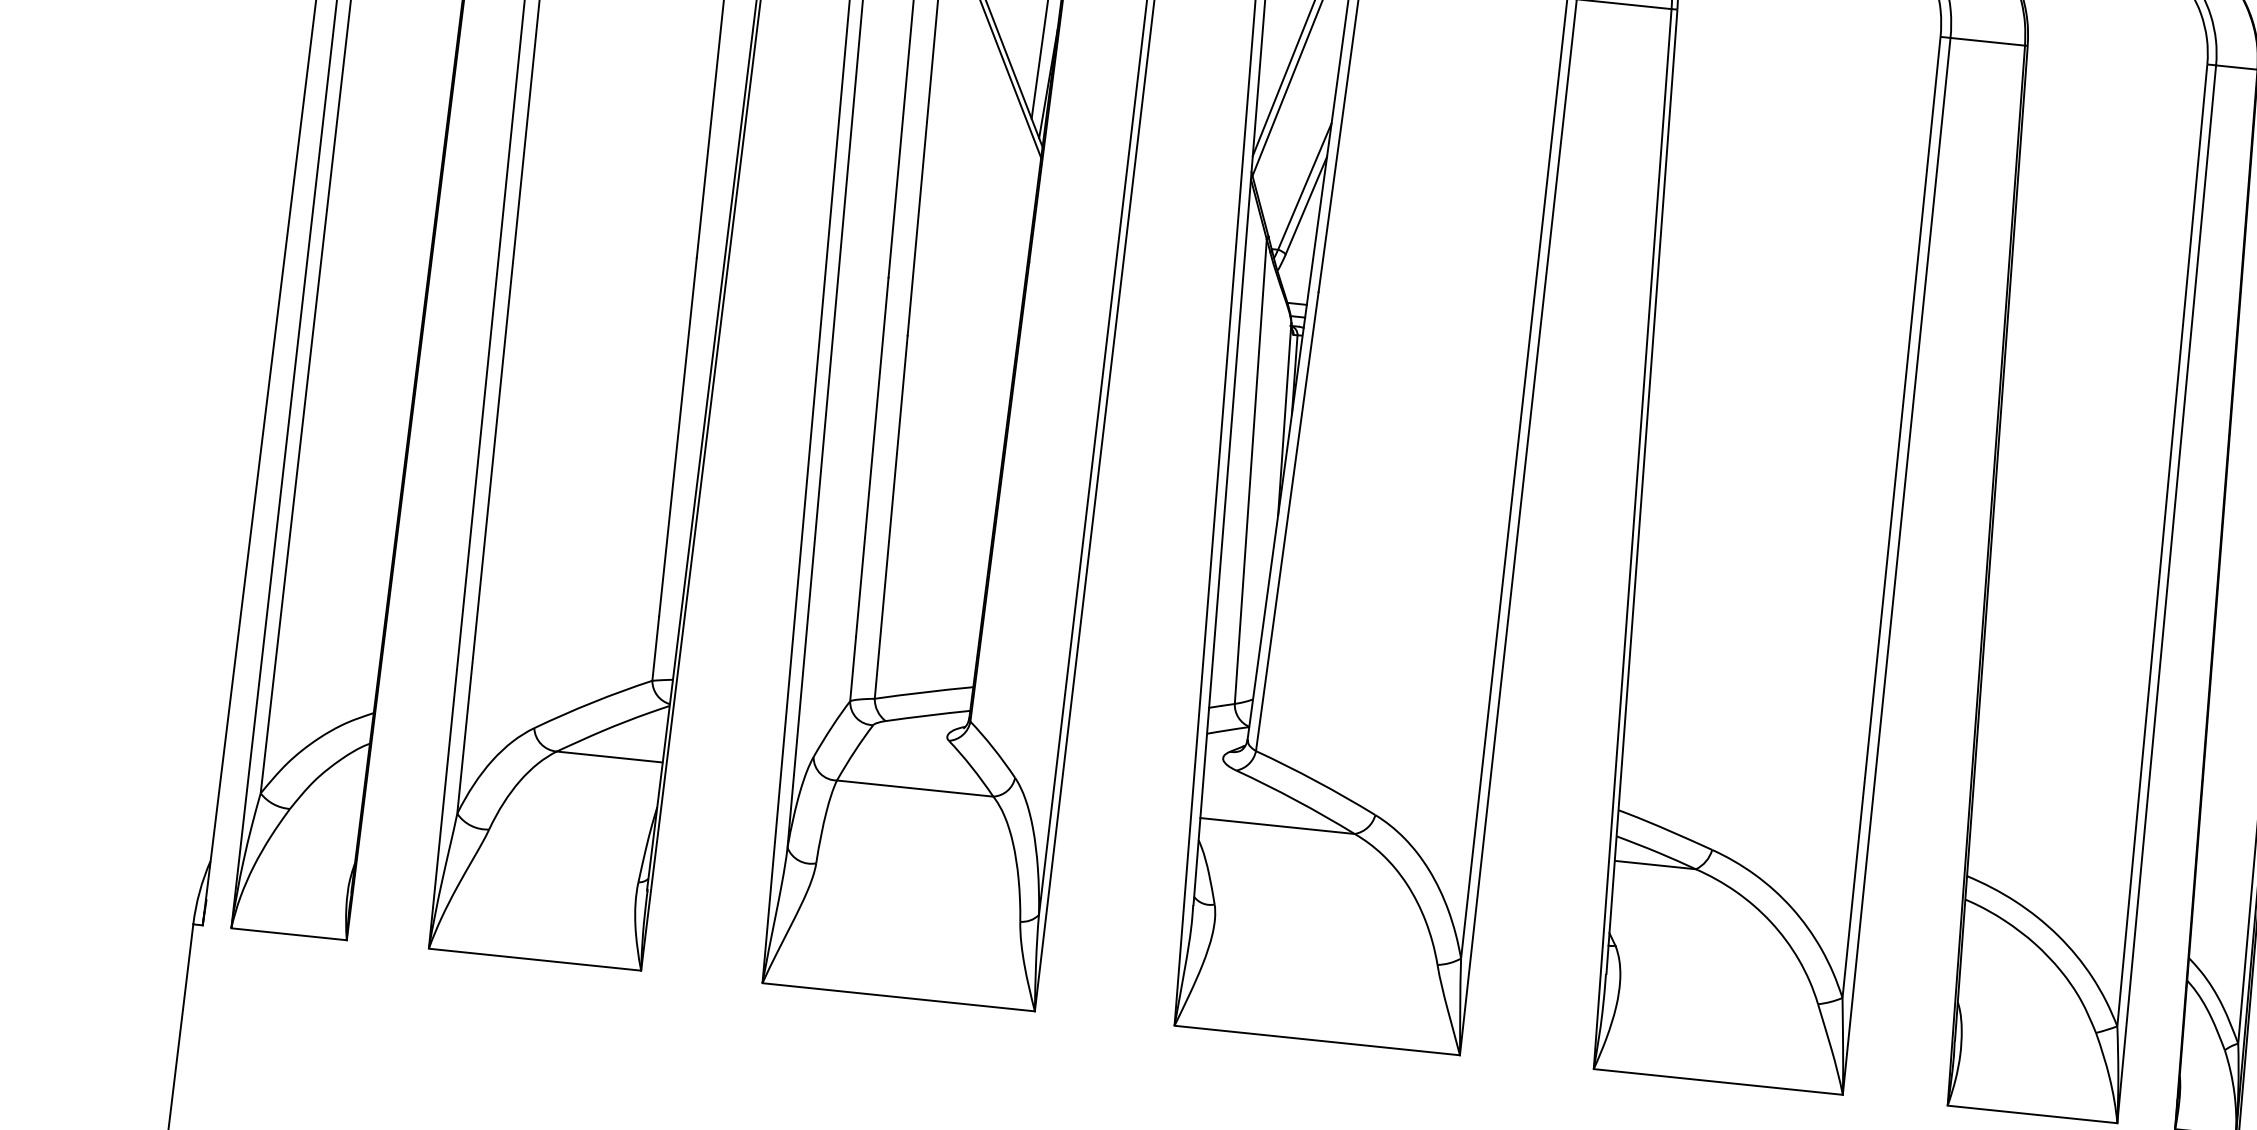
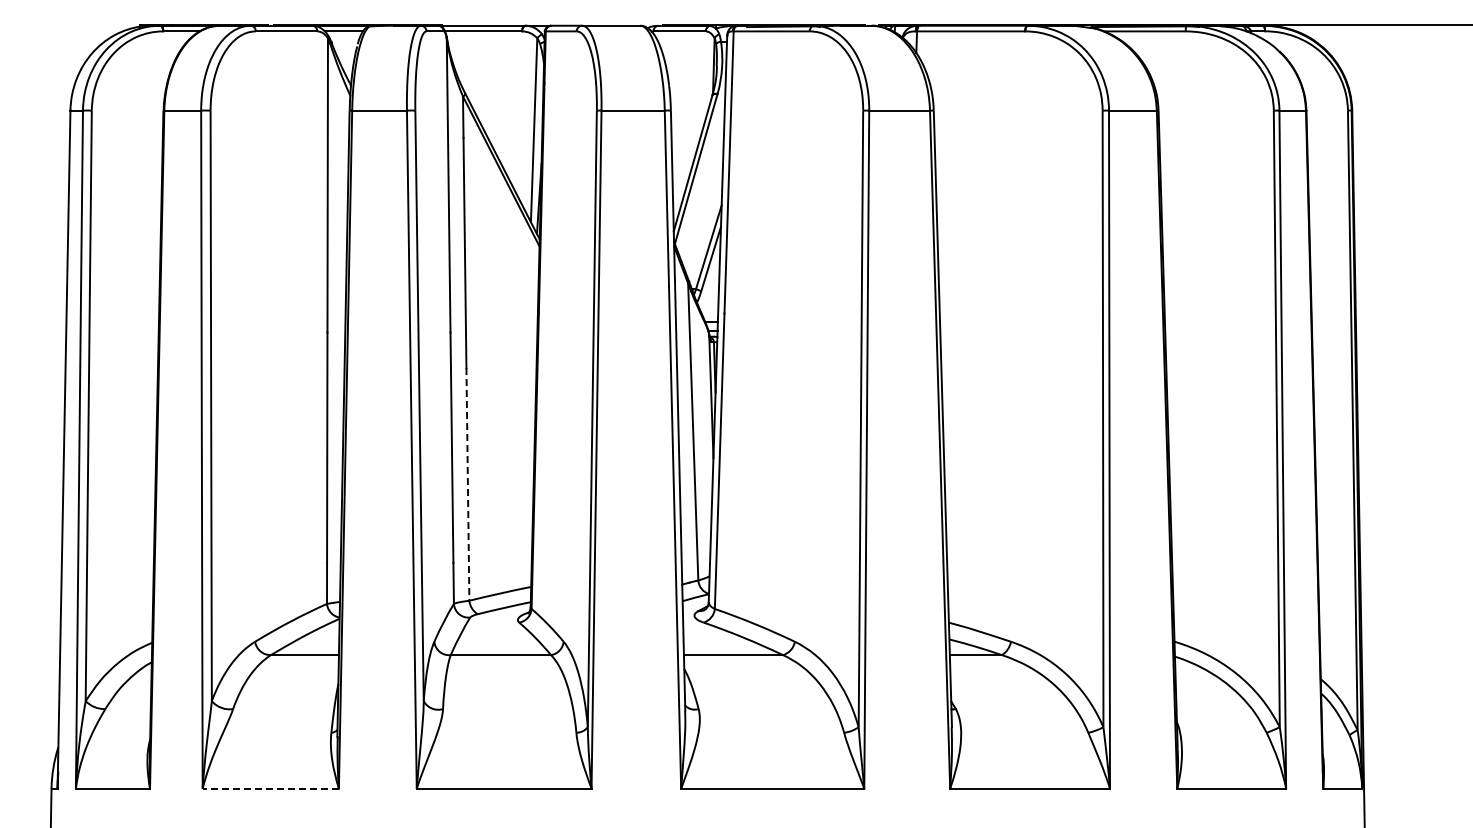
line: (890, 517) -> (467, 484), solid -> dashed
line: (534, 959) -> (270, 788), solid -> dashed

